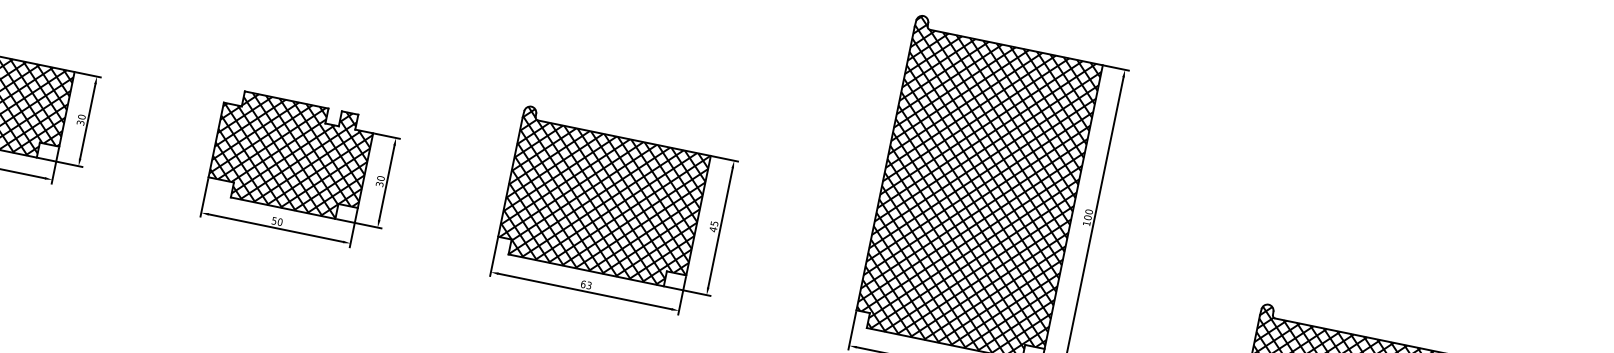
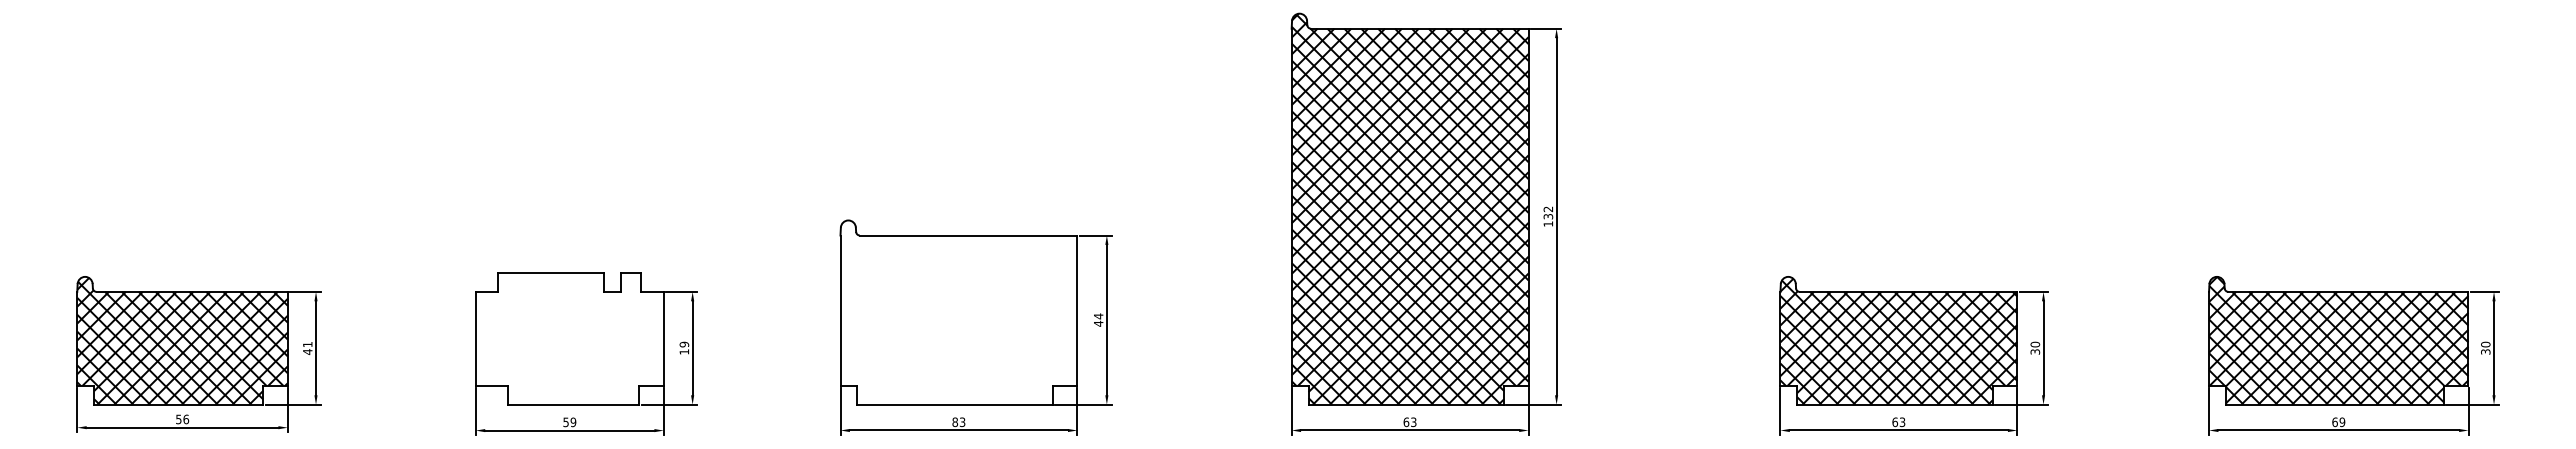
text: (81, 120) -> (307, 348), 30 -> 41
hatch: (290, 154) -> (569, 338), removed
text: (380, 181) -> (684, 348), 30 -> 19
hatch: (603, 197) -> (958, 312), removed
text: (1088, 214) -> (1548, 212), 100 -> 132
text: (280, 222) -> (573, 422), 50 -> 59
text: (714, 223) -> (1098, 316), 45 -> 44
text: (583, 283) -> (955, 421), 63 -> 83

